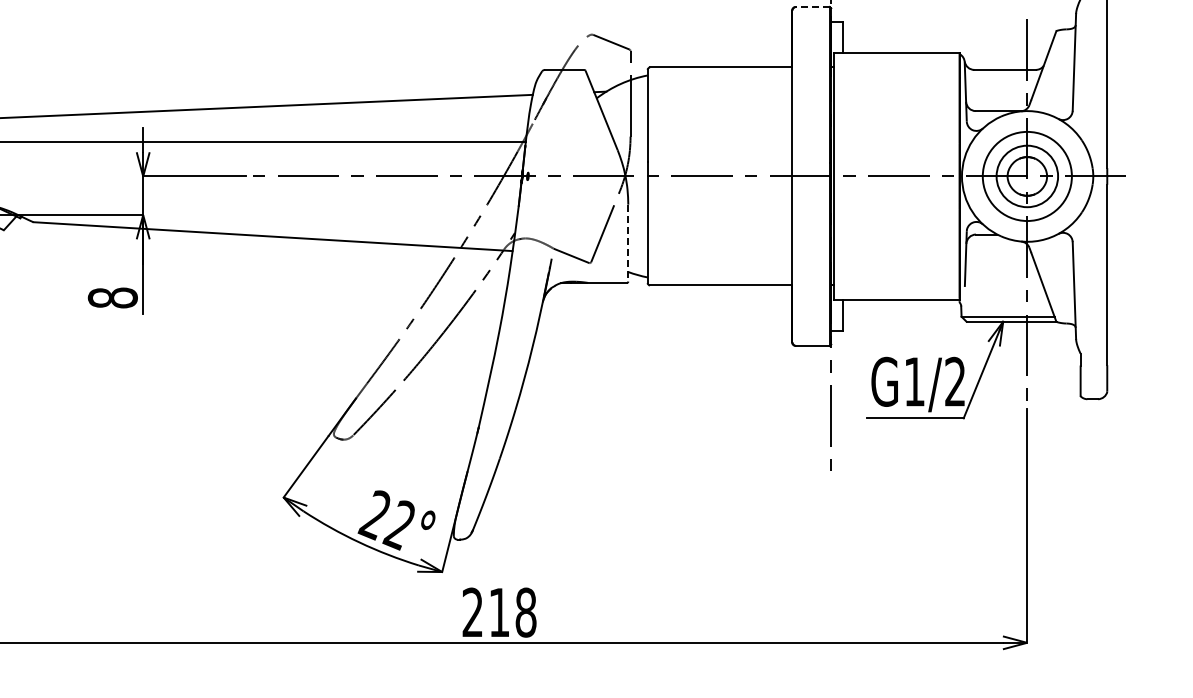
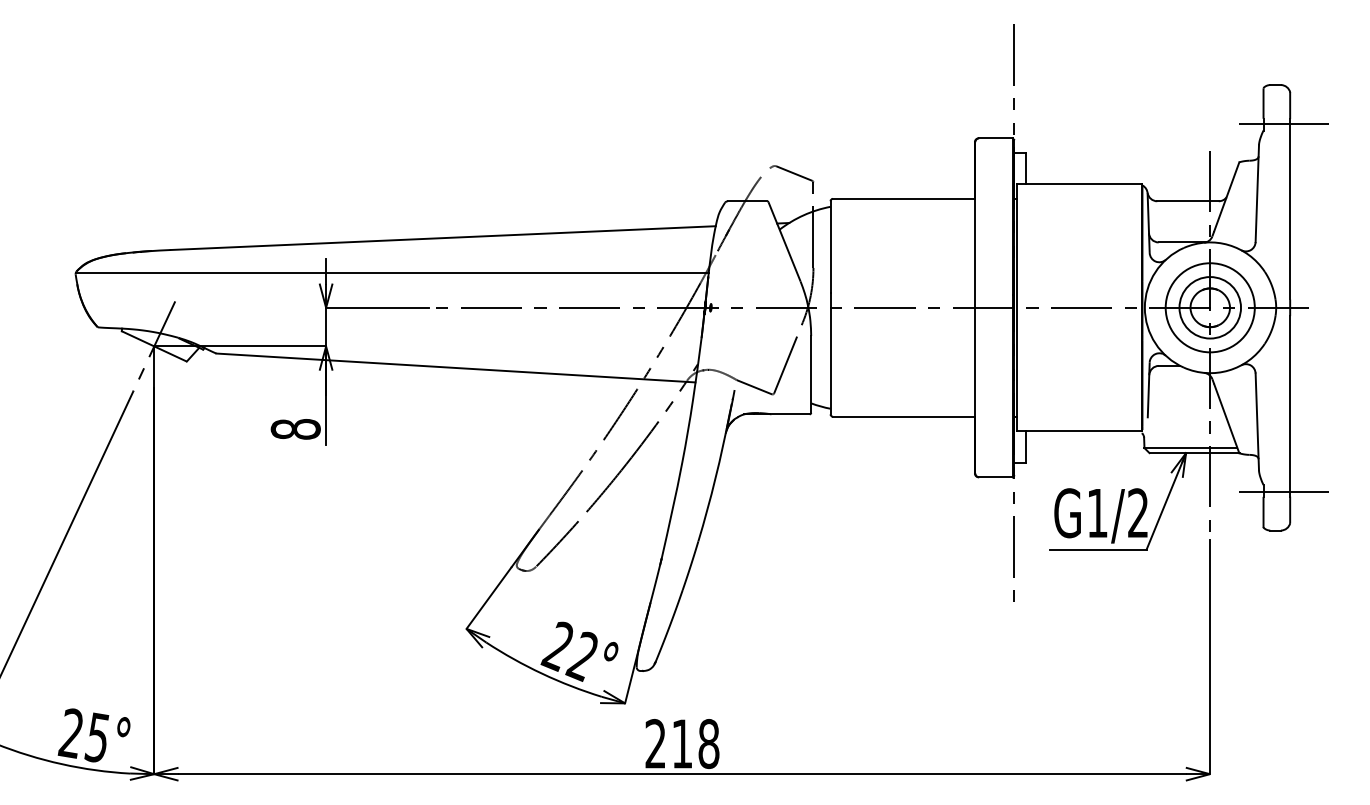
line: (812, 7) -> (995, 138), dashed -> solid
line: (628, 243) -> (811, 374), dashed -> solid
line: (1100, 360) -> (1283, 491), added

